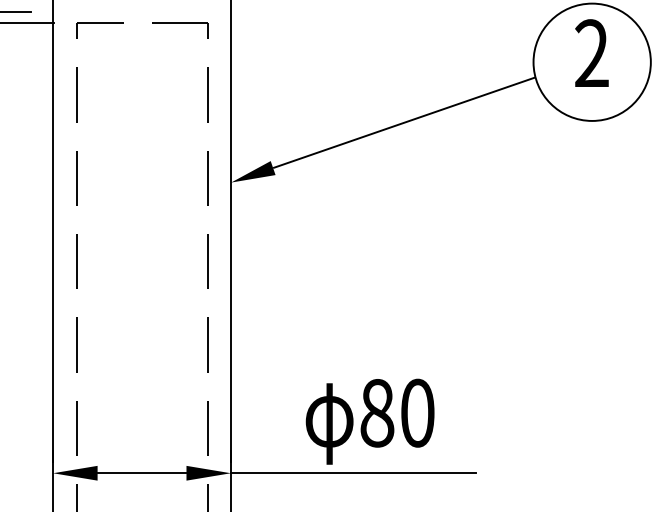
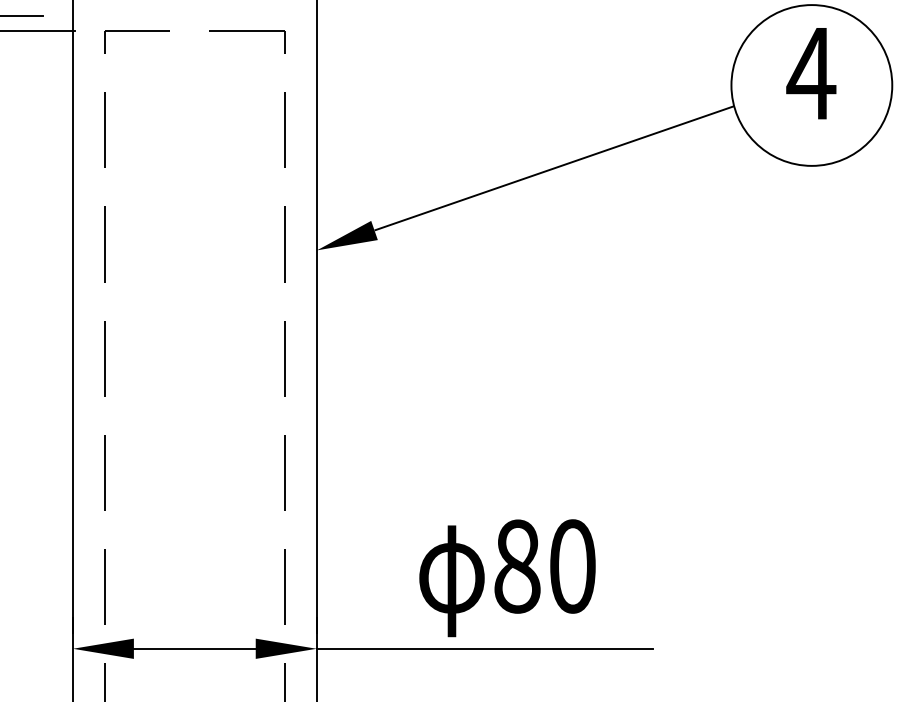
text: (591, 52) -> (810, 72), 2 -> 4

